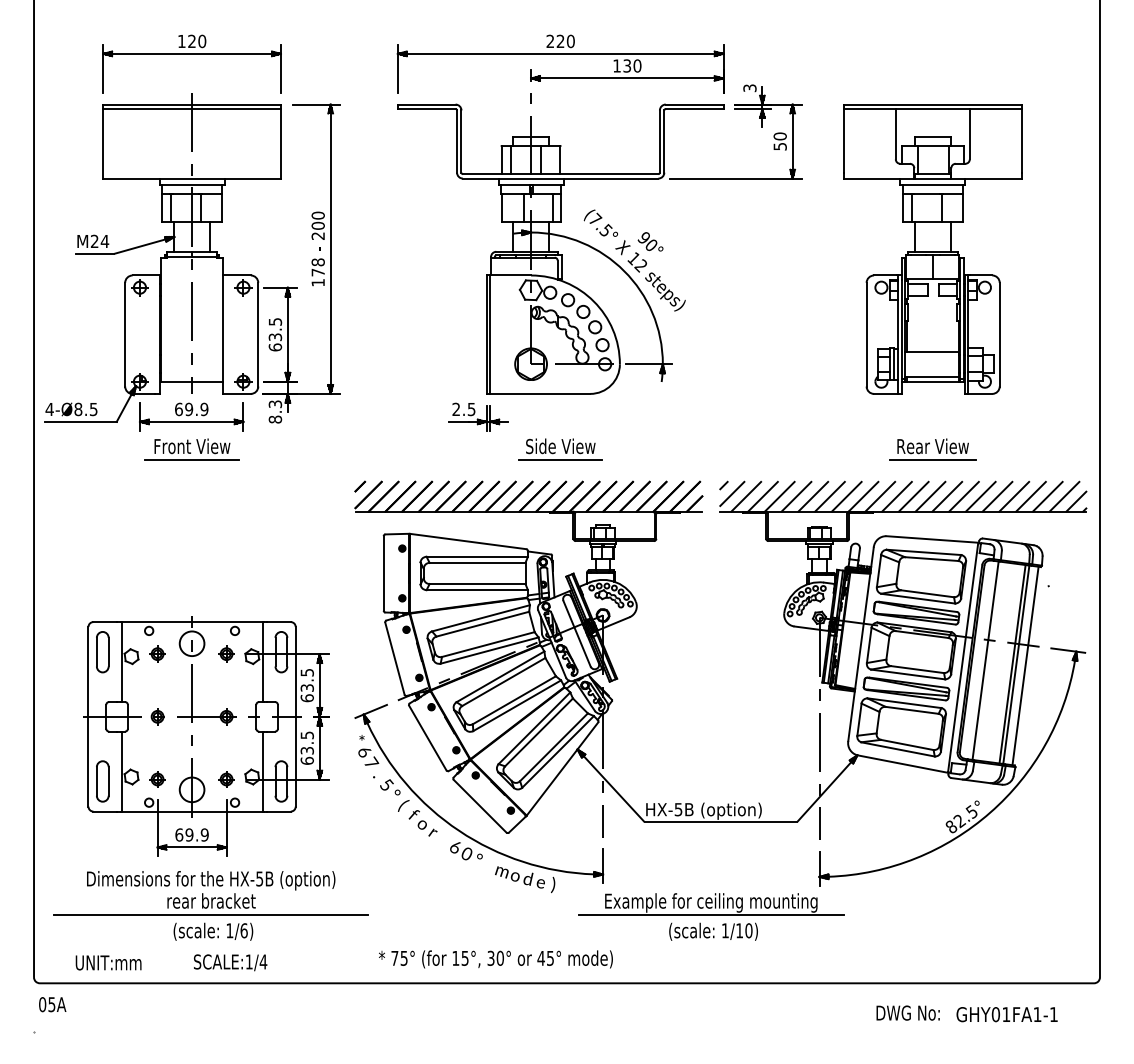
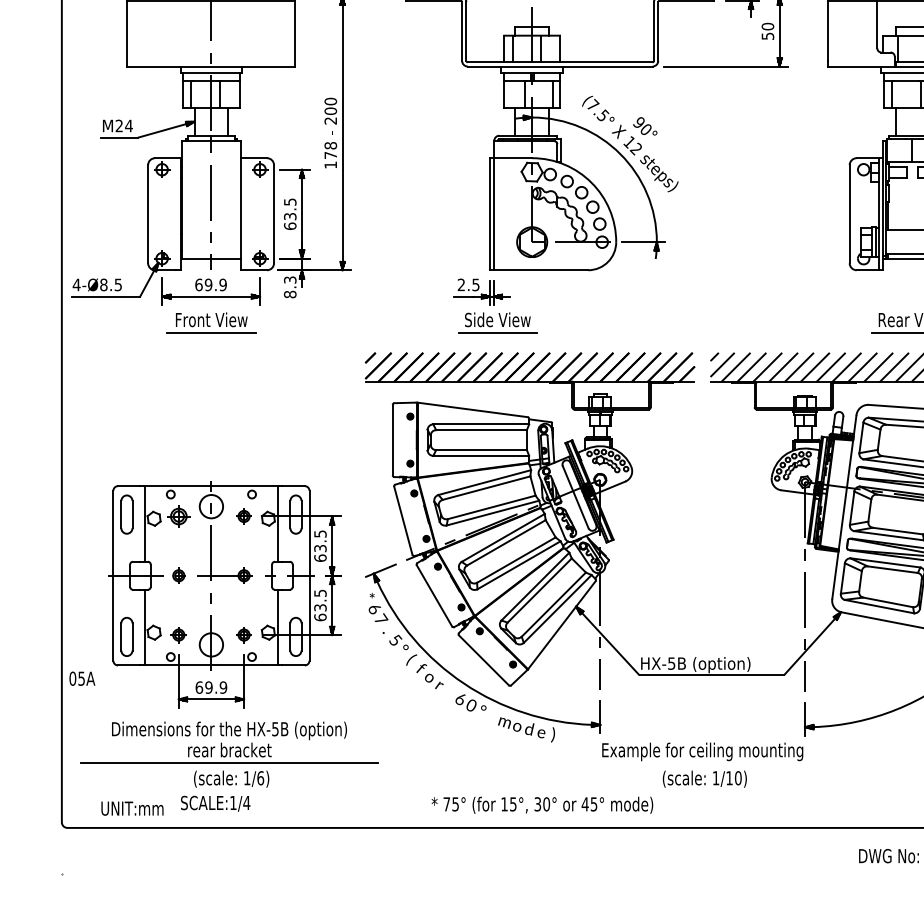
part: (560, 449) -> (497, 322), moved
part: (157, 653) -> (178, 515), size x1.4
line: (711, 914) -> (702, 762), removed
text: (495, 959) -> (542, 805), moved
text: (230, 962) -> (215, 803), moved
text: (52, 1004) -> (82, 678), moved

